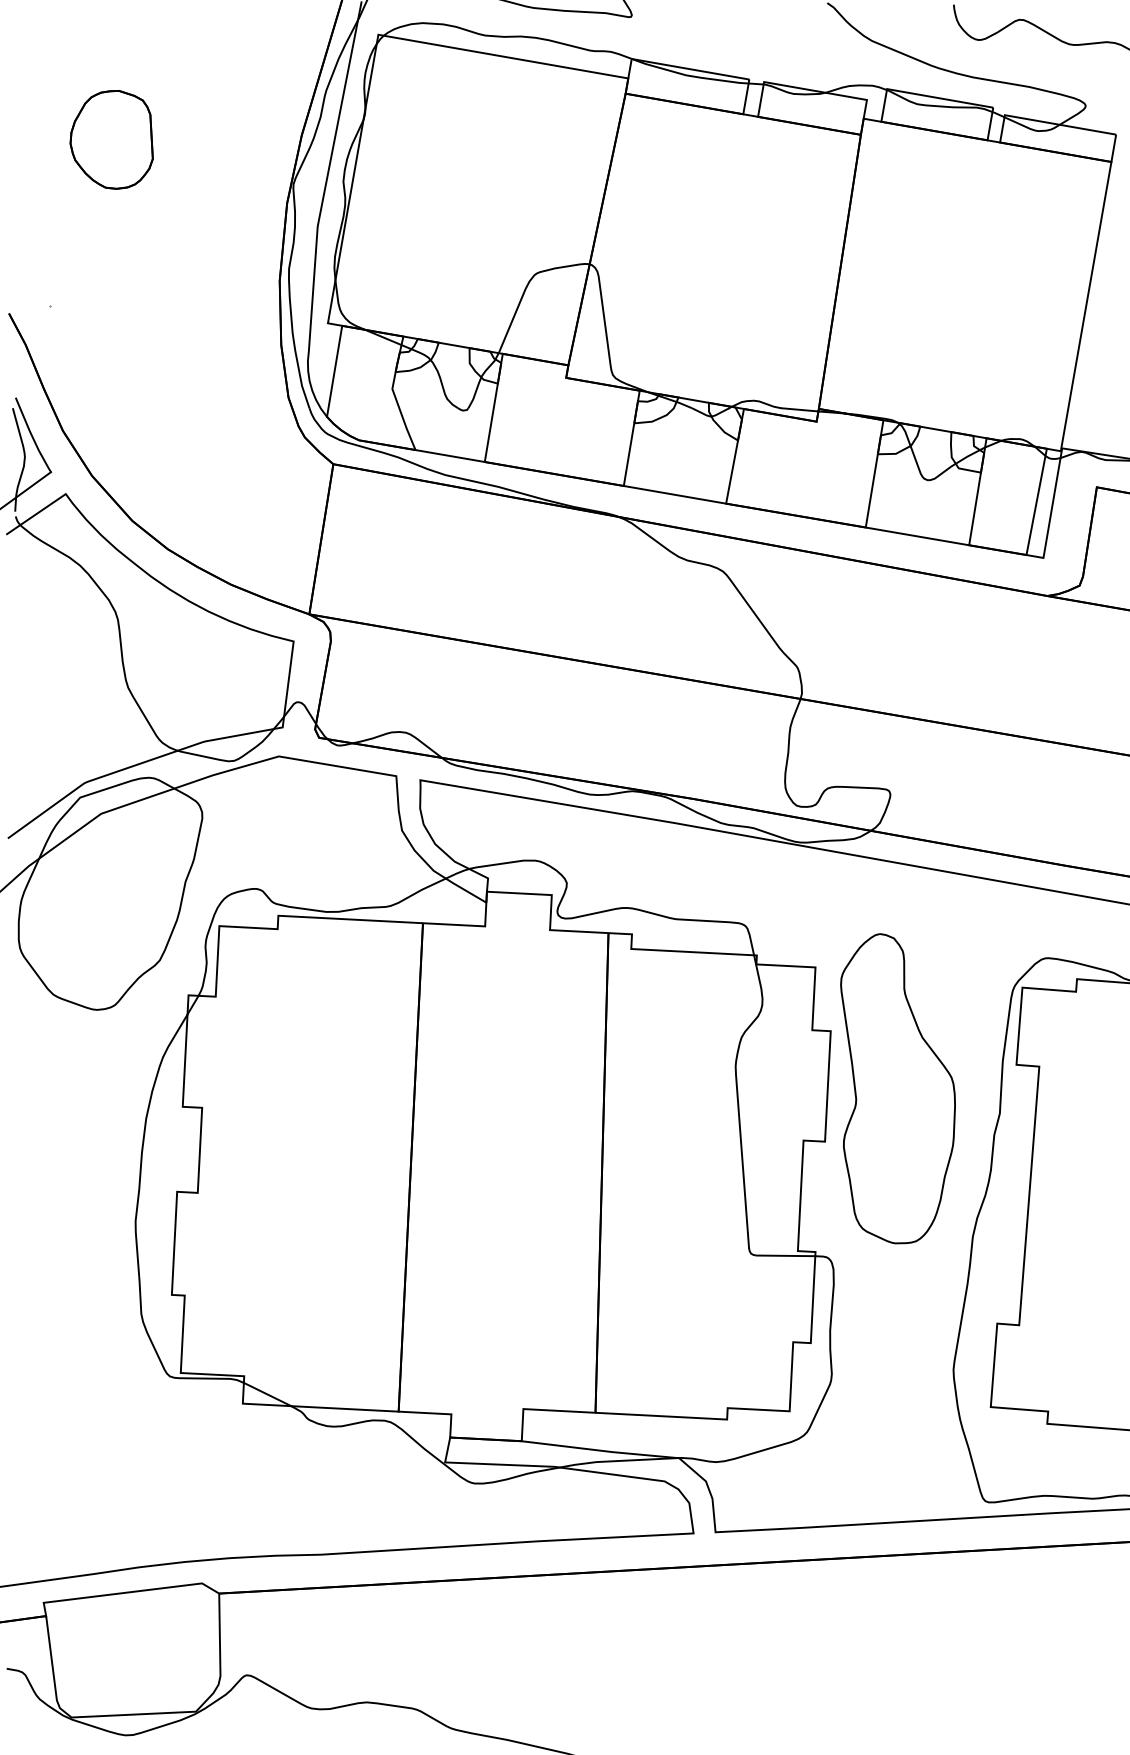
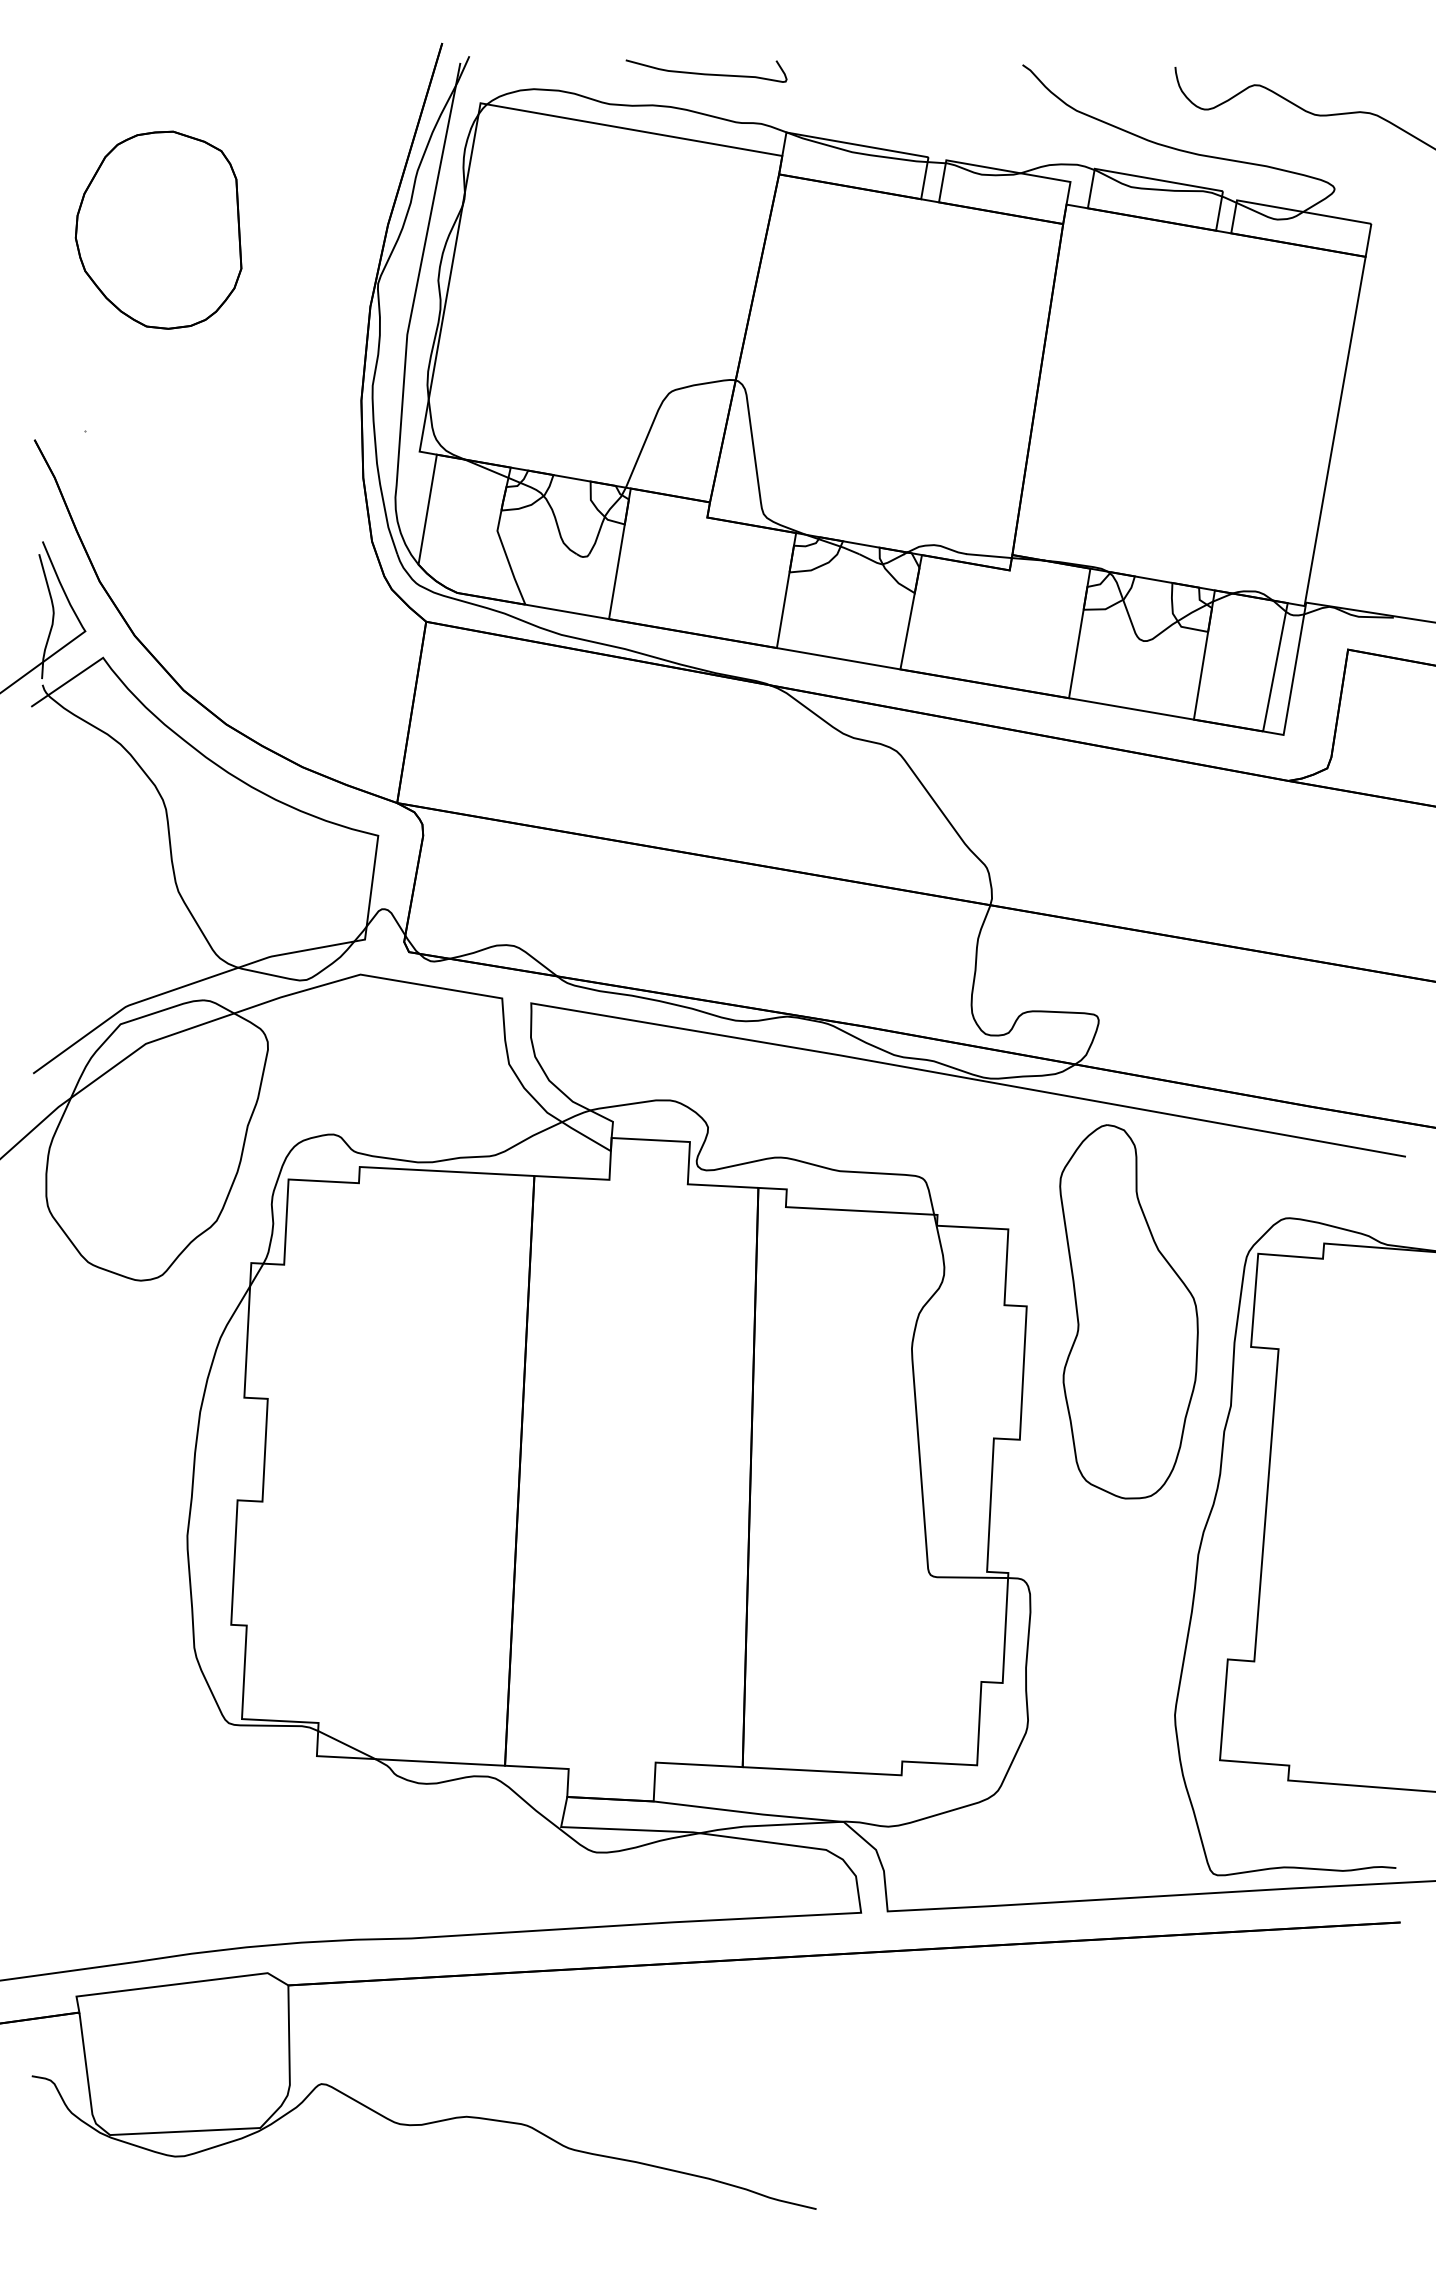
part: (111, 139) -> (158, 229), size x1.67
part: (897, 1088) -> (1128, 1311), moved

